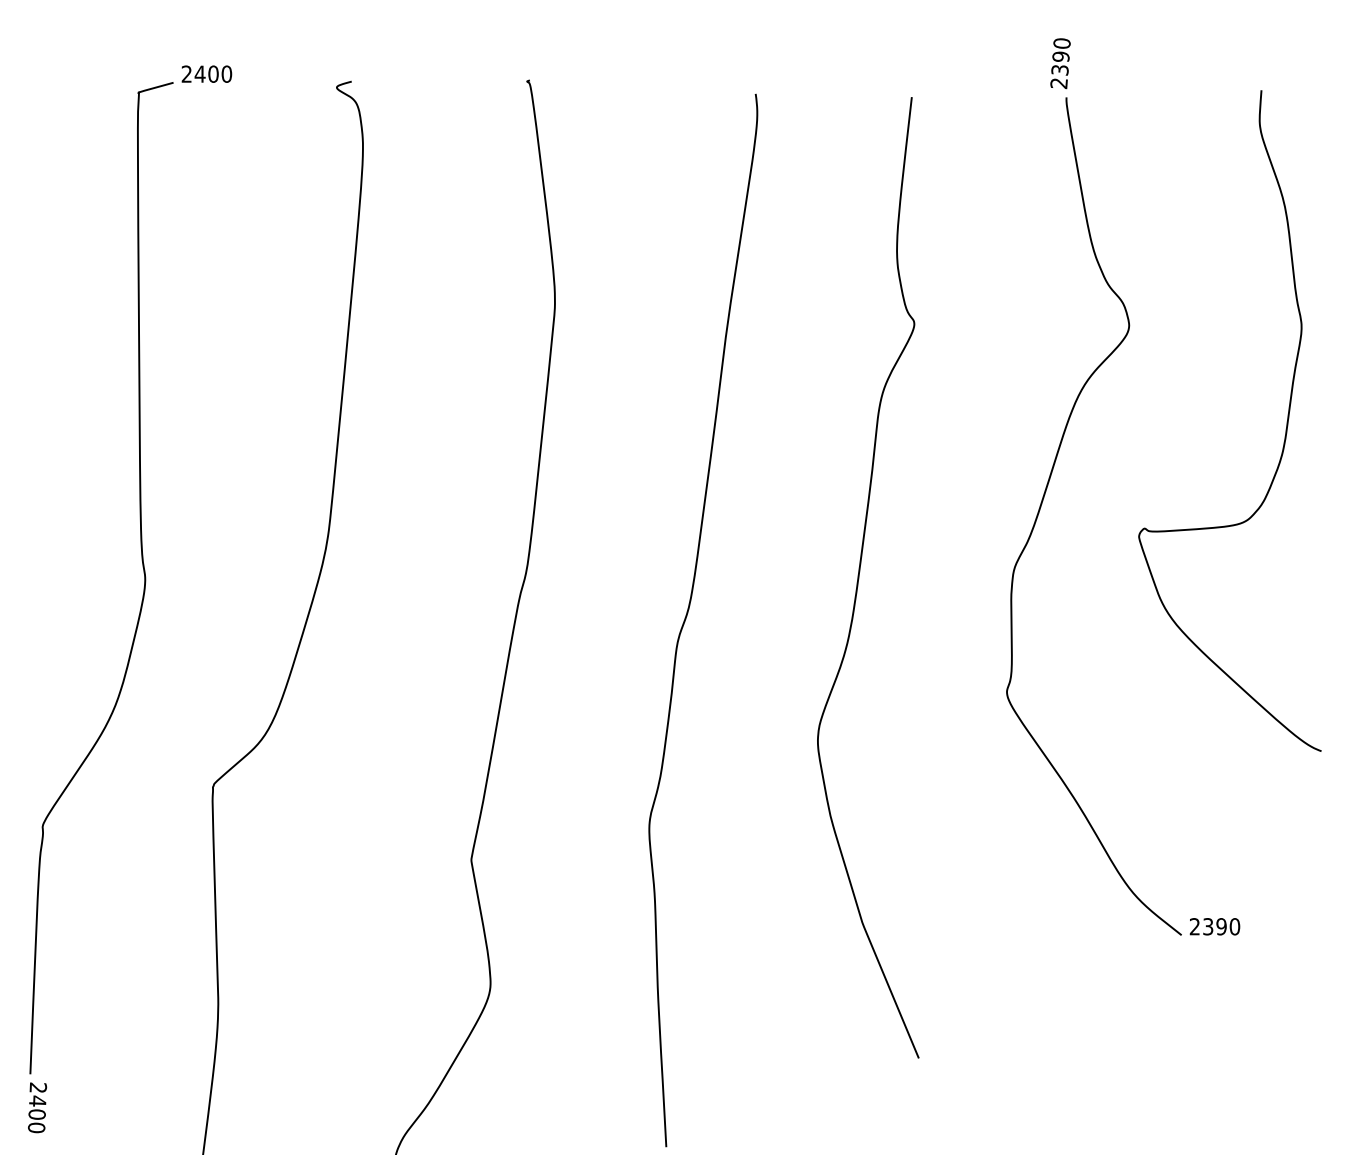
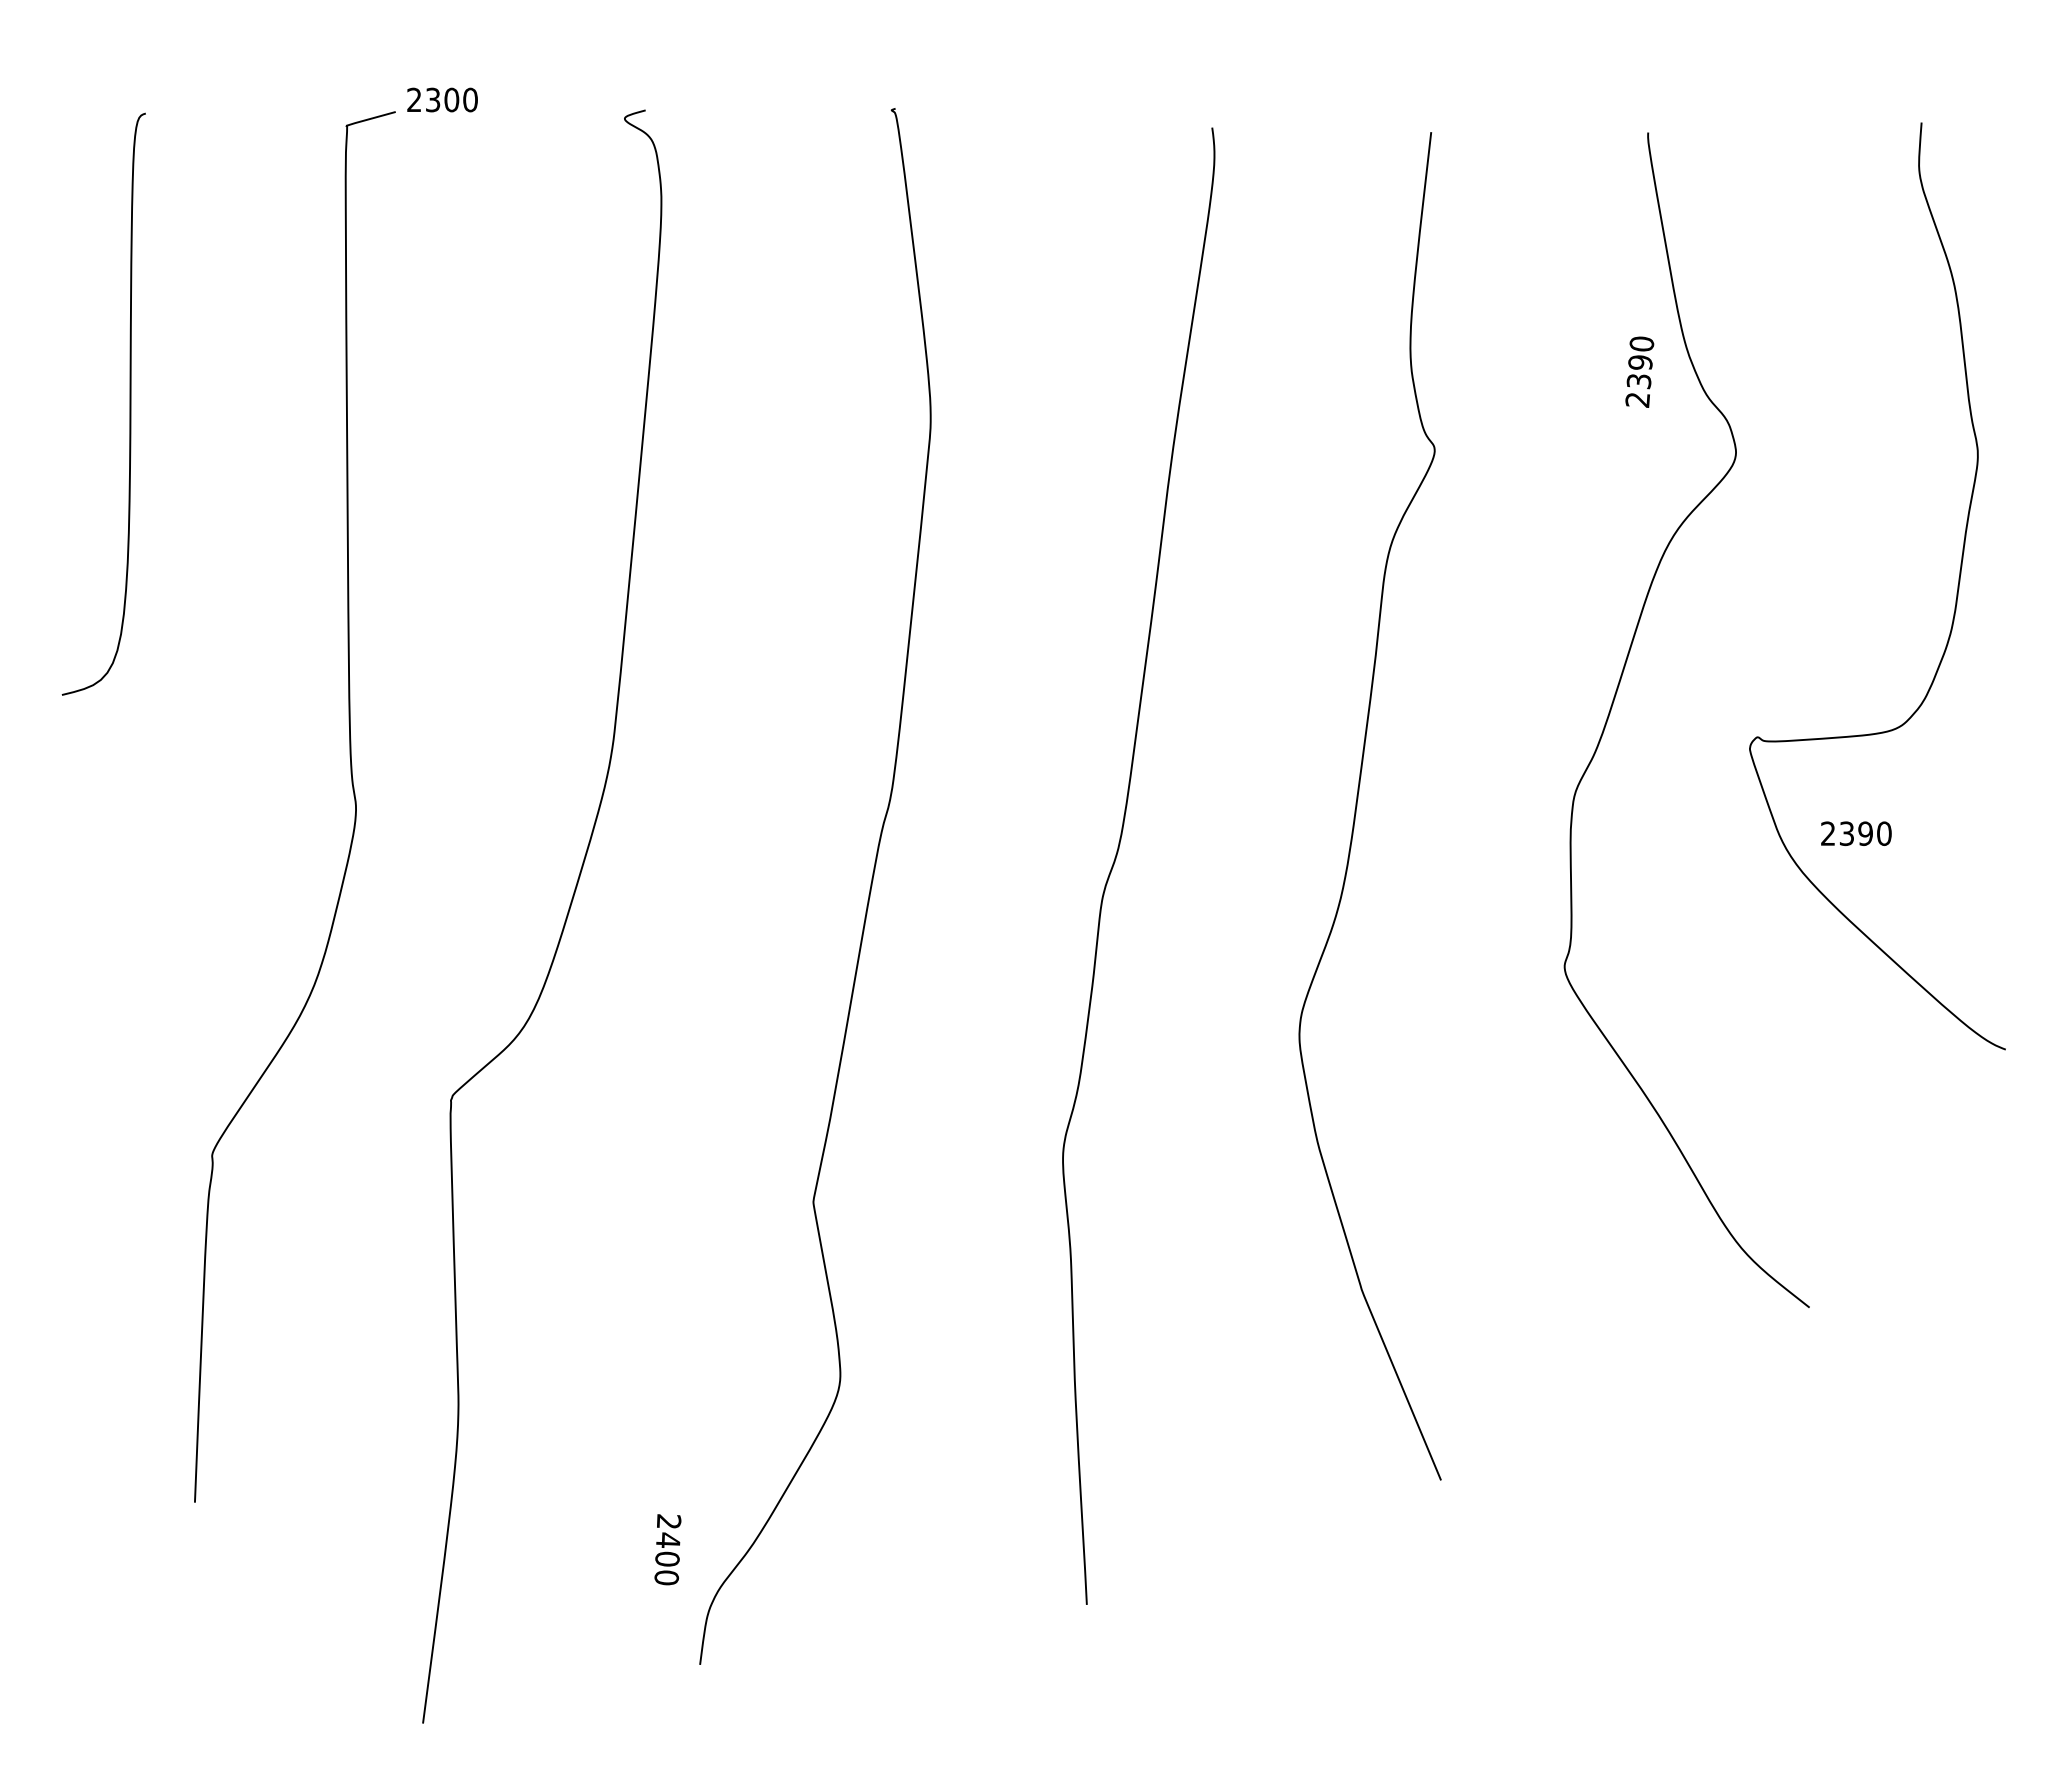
text: (1060, 63) -> (1639, 371), moved
text: (199, 73) -> (432, 99), 2400 -> 2300
text: (1215, 926) -> (1856, 833), moved
text: (37, 1107) -> (667, 1549), moved

